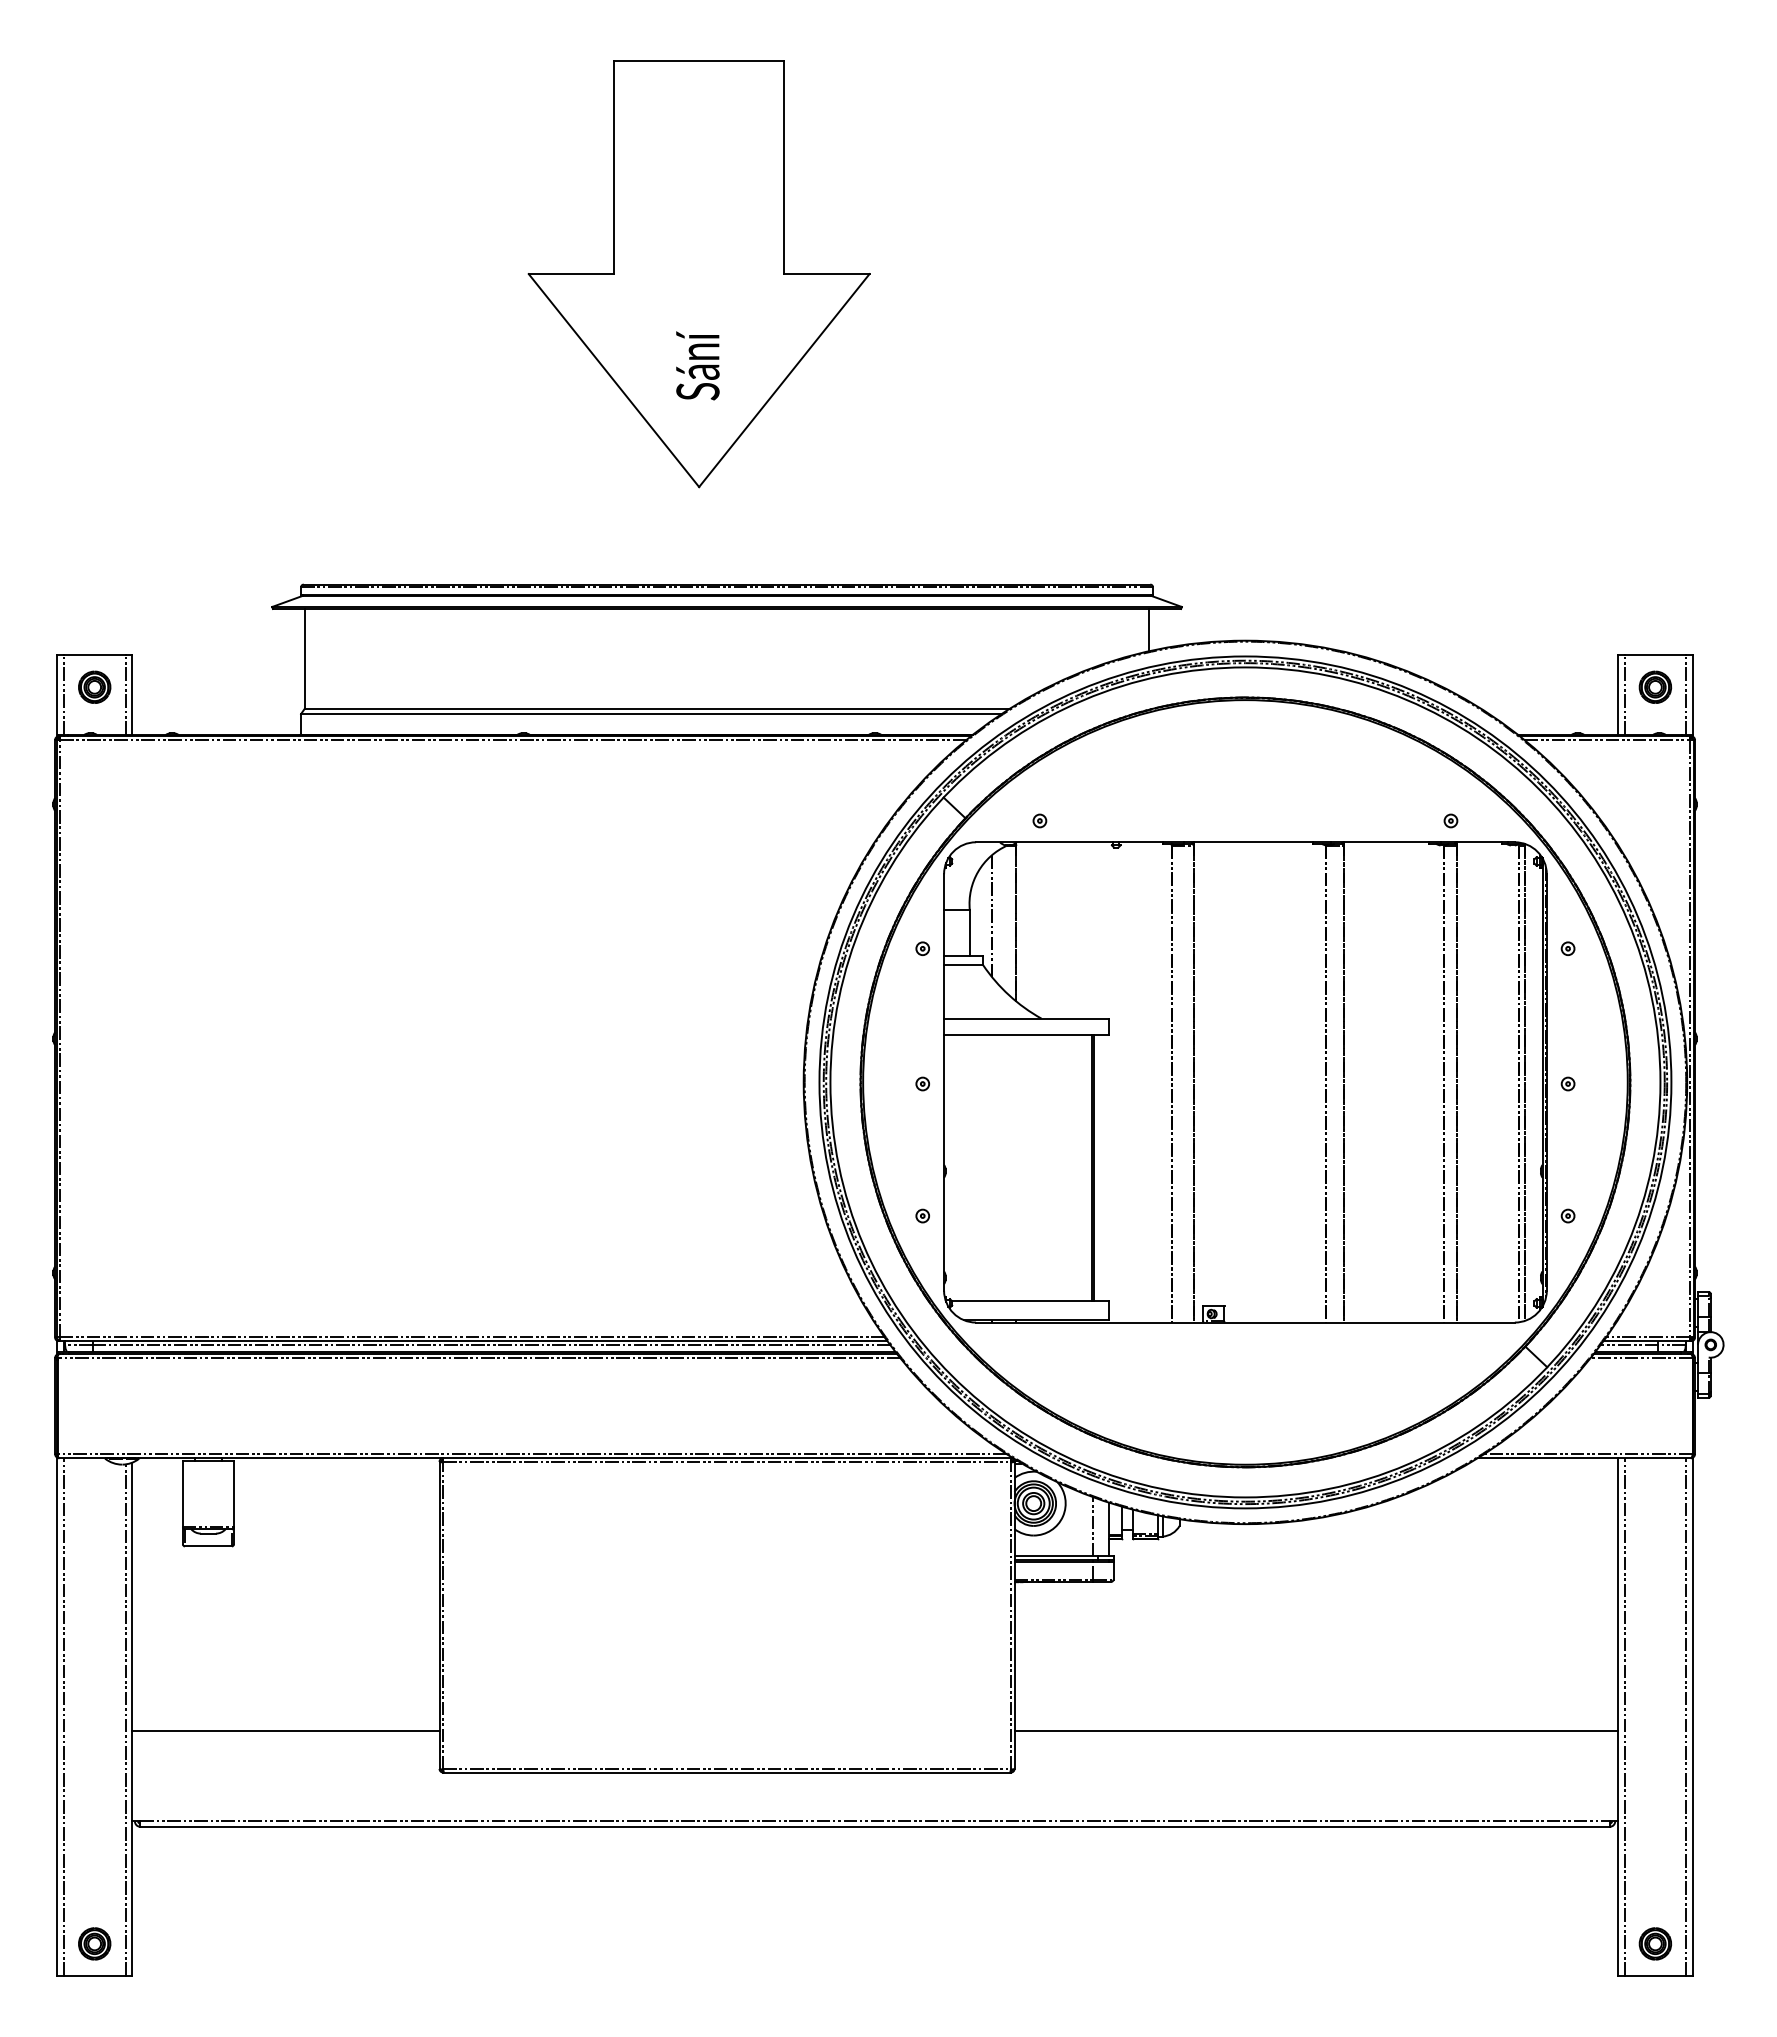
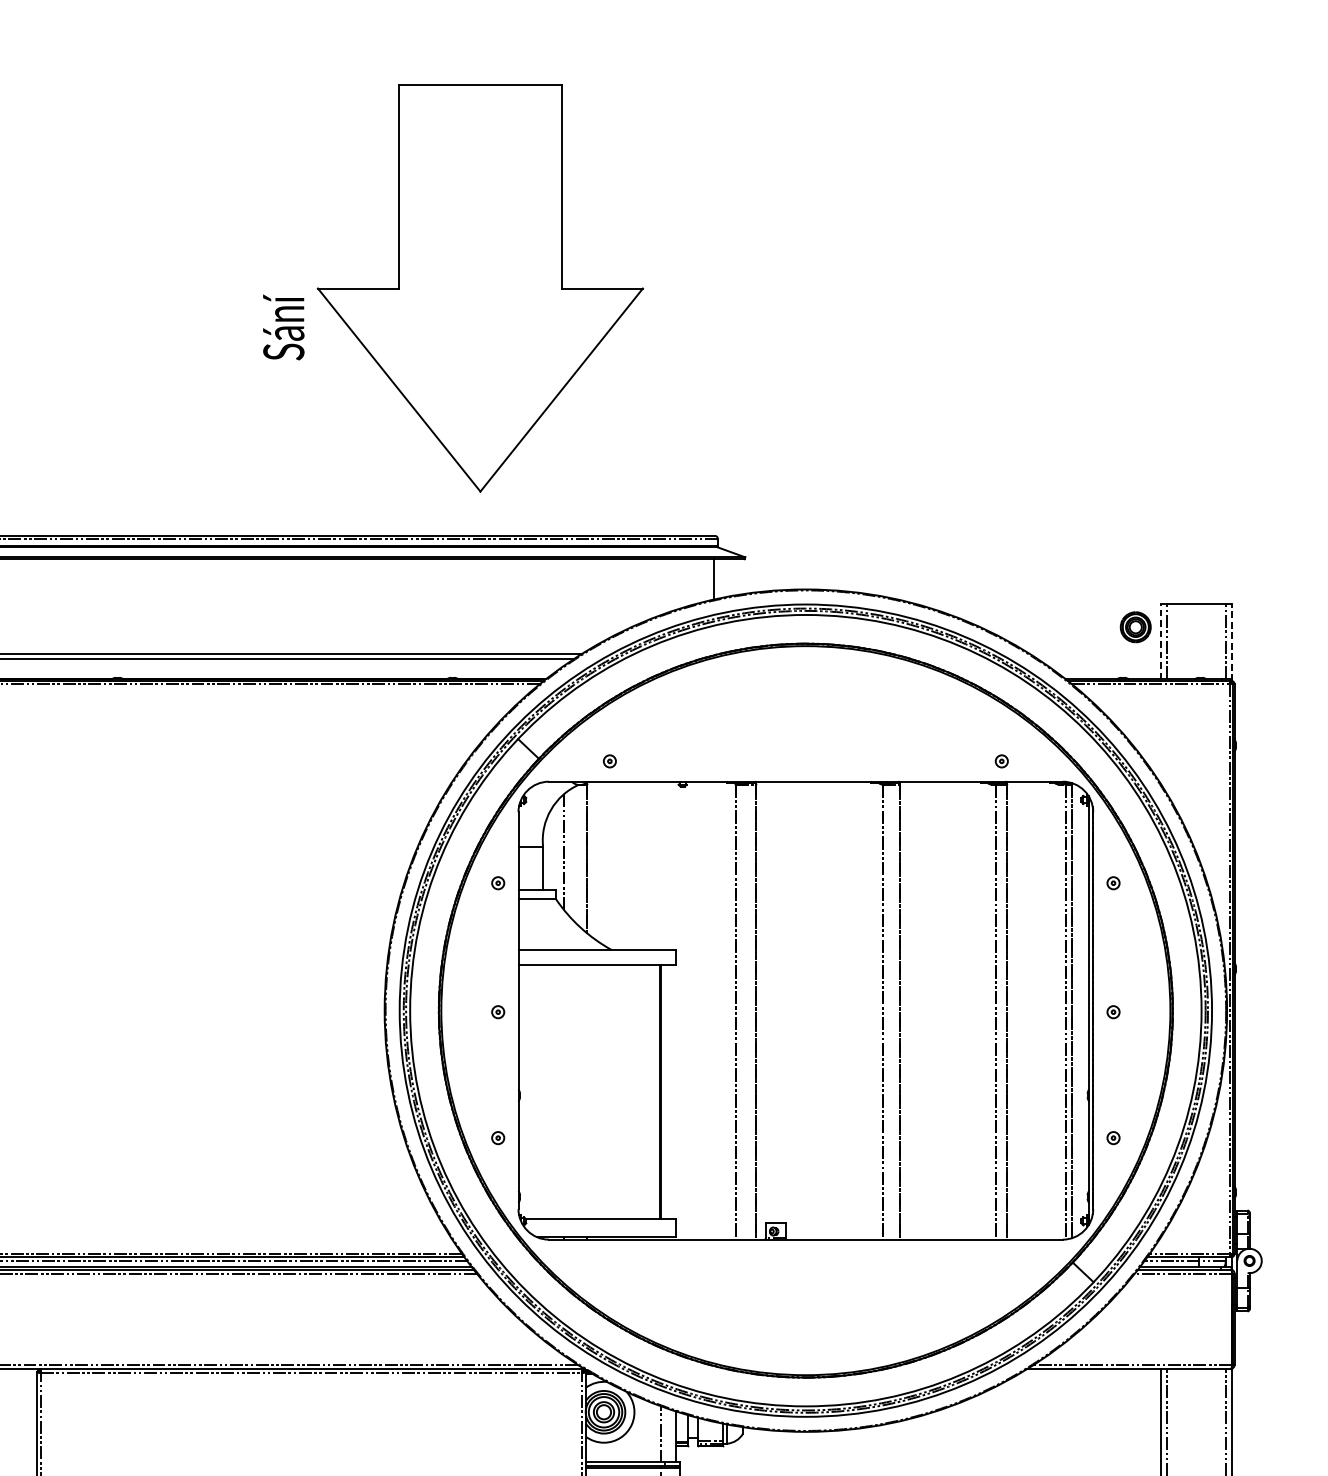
part: (698, 274) -> (479, 288), moved
part: (1655, 686) -> (1135, 626), moved
line: (1618, 695) -> (1161, 641), solid -> dashed
line: (1692, 696) -> (1232, 642), solid -> dashed

